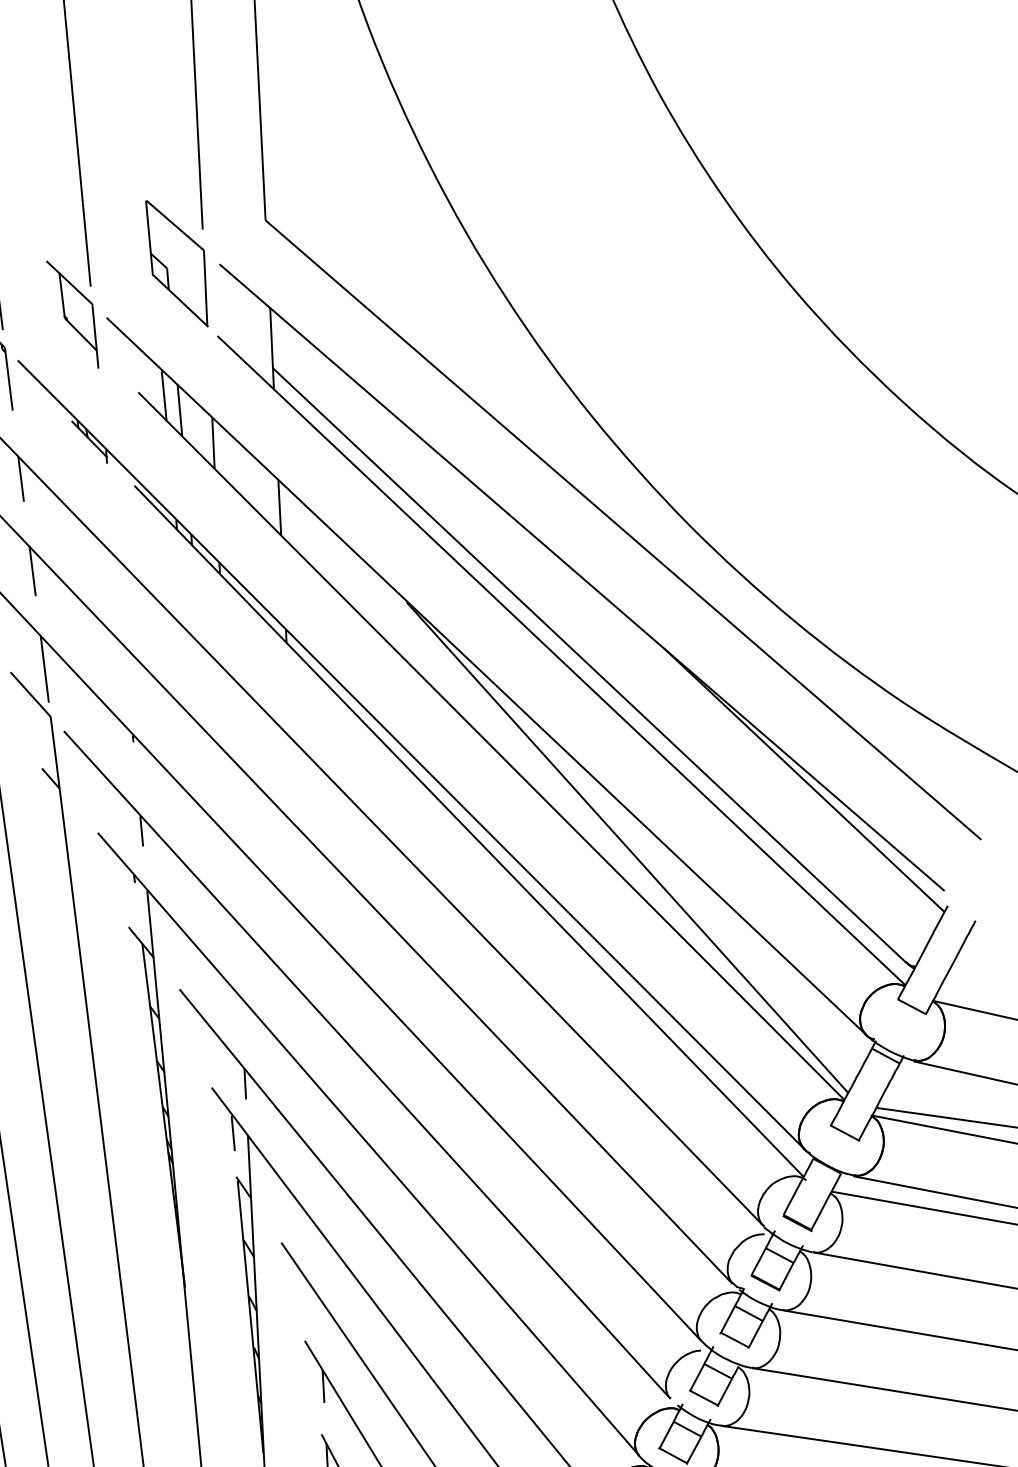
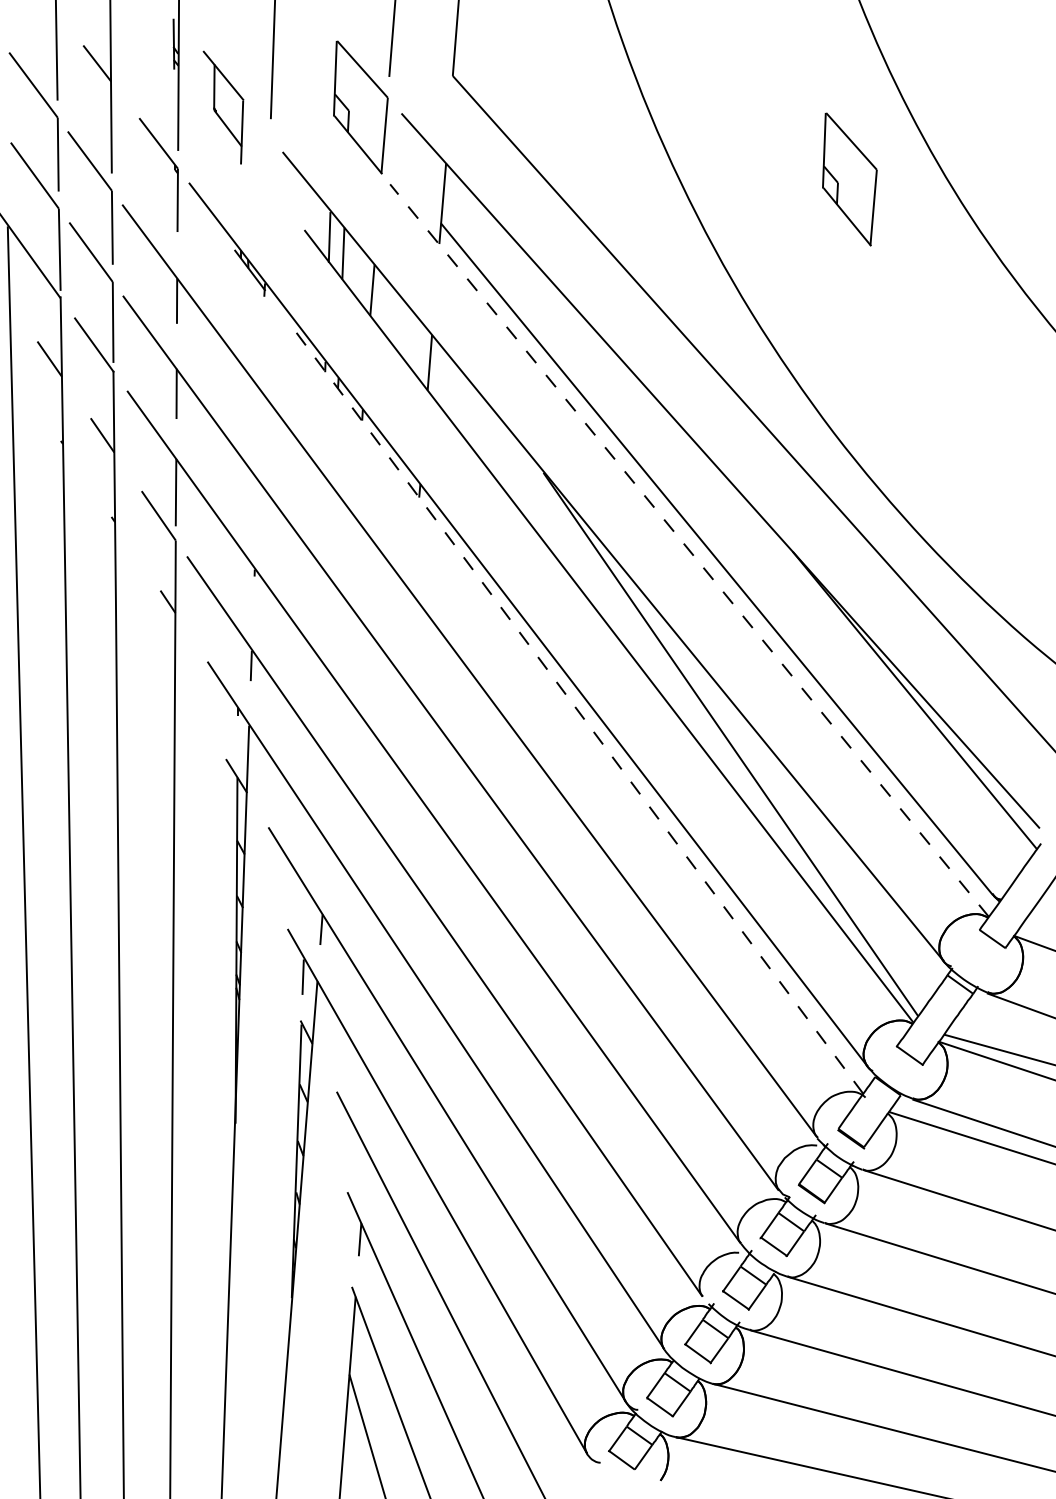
part: (672, 272) -> (849, 179), added
part: (73, 314) -> (223, 107), moved
line: (561, 660) -> (689, 550), solid -> dashed
line: (468, 830) -> (575, 707), solid -> dashed

